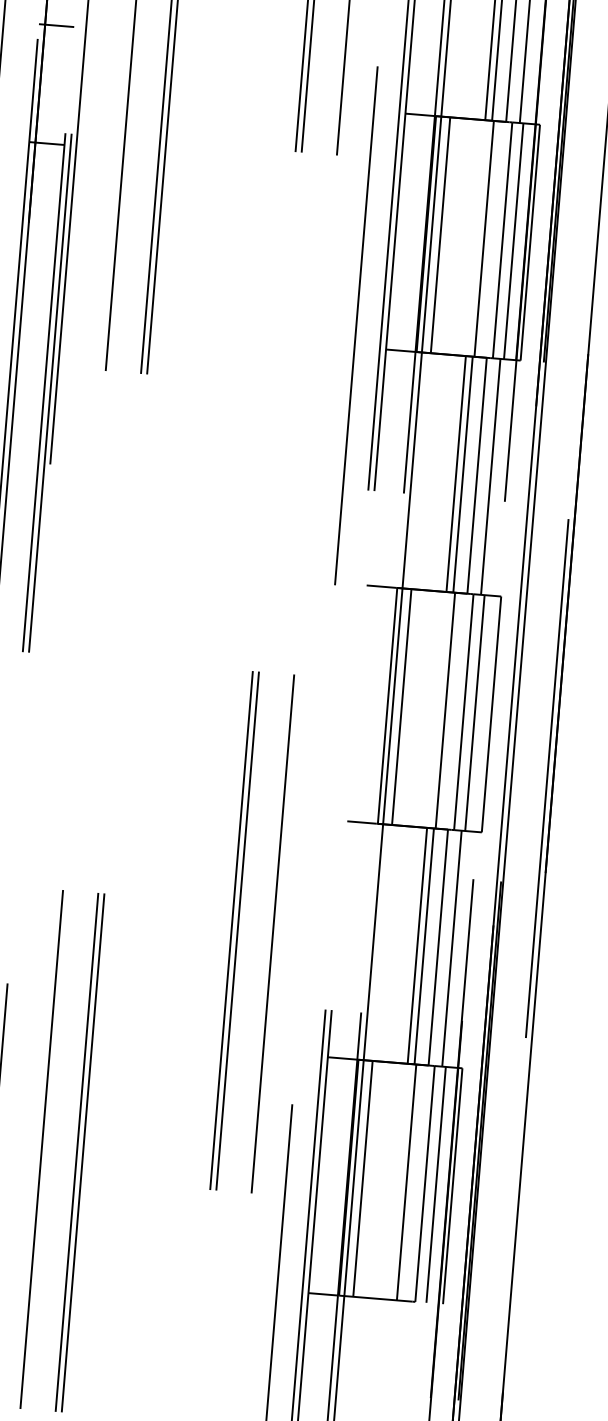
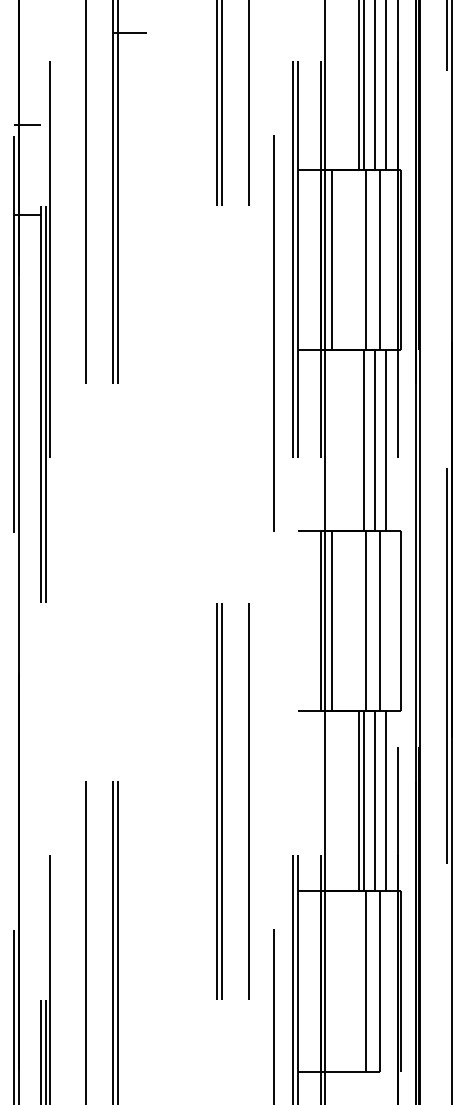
line: (514, 240) -> (388, 259), removed
line: (456, 474) -> (359, 440), removed
line: (475, 712) -> (388, 620), removed
line: (363, 1178) -> (332, 981), removed
line: (436, 1184) -> (388, 981), removed

